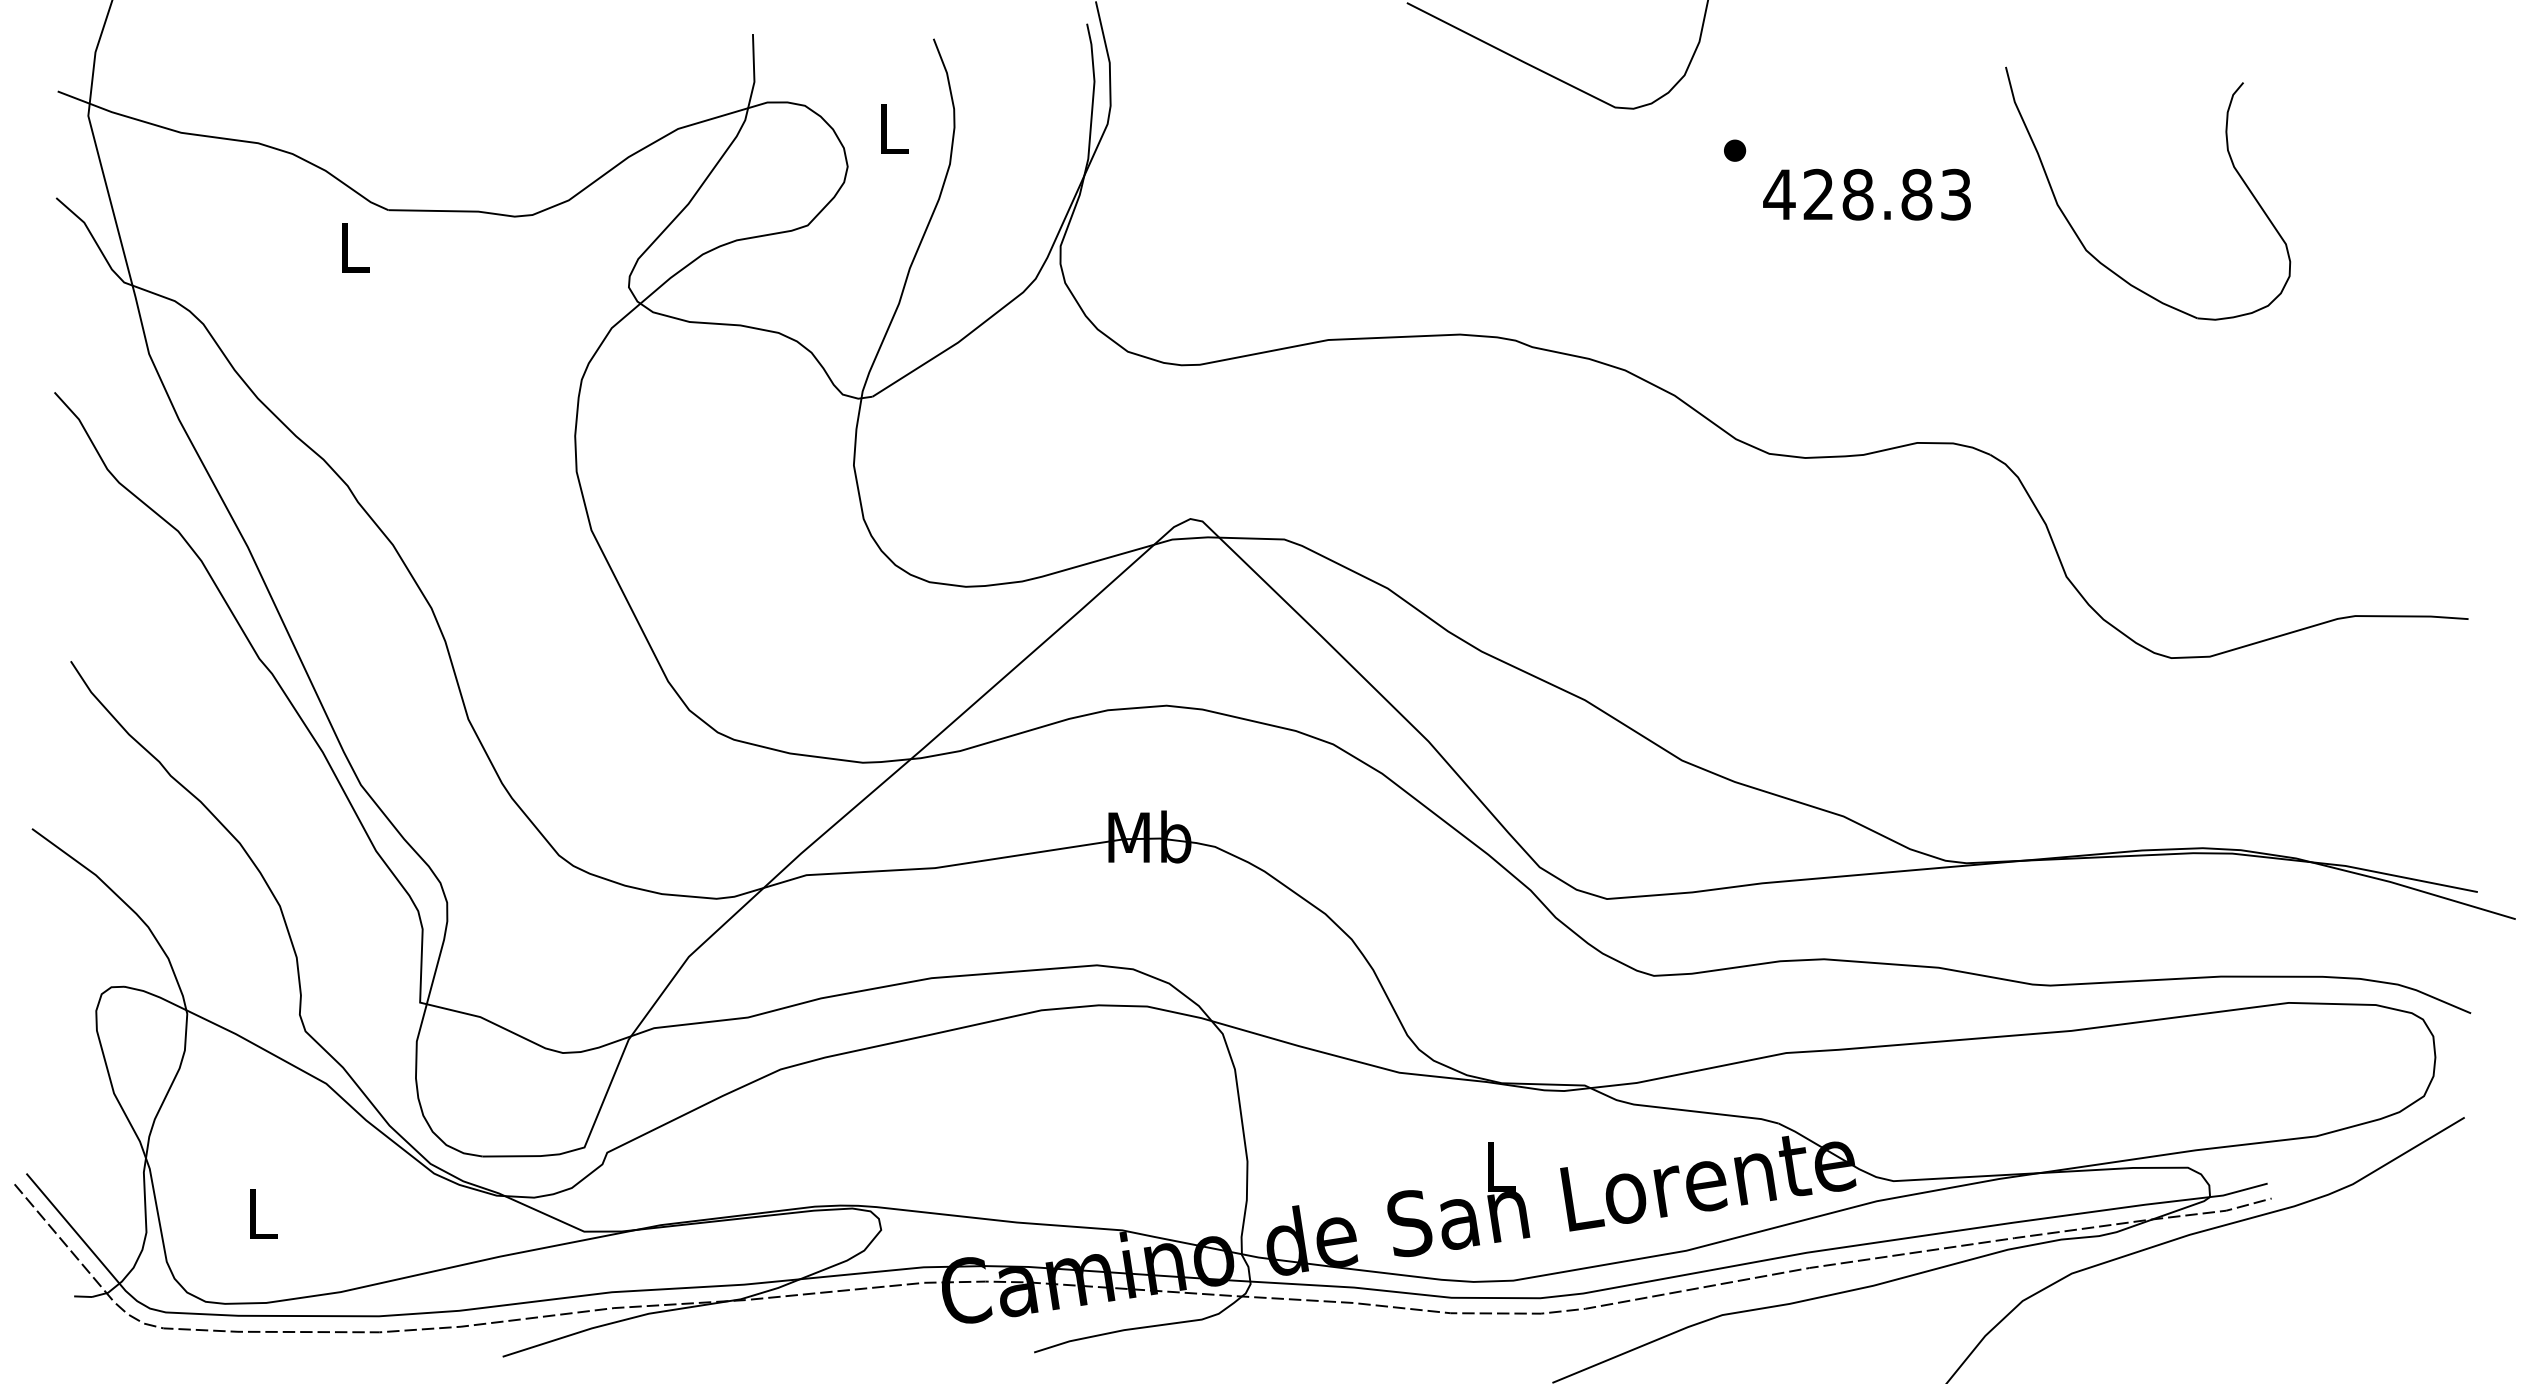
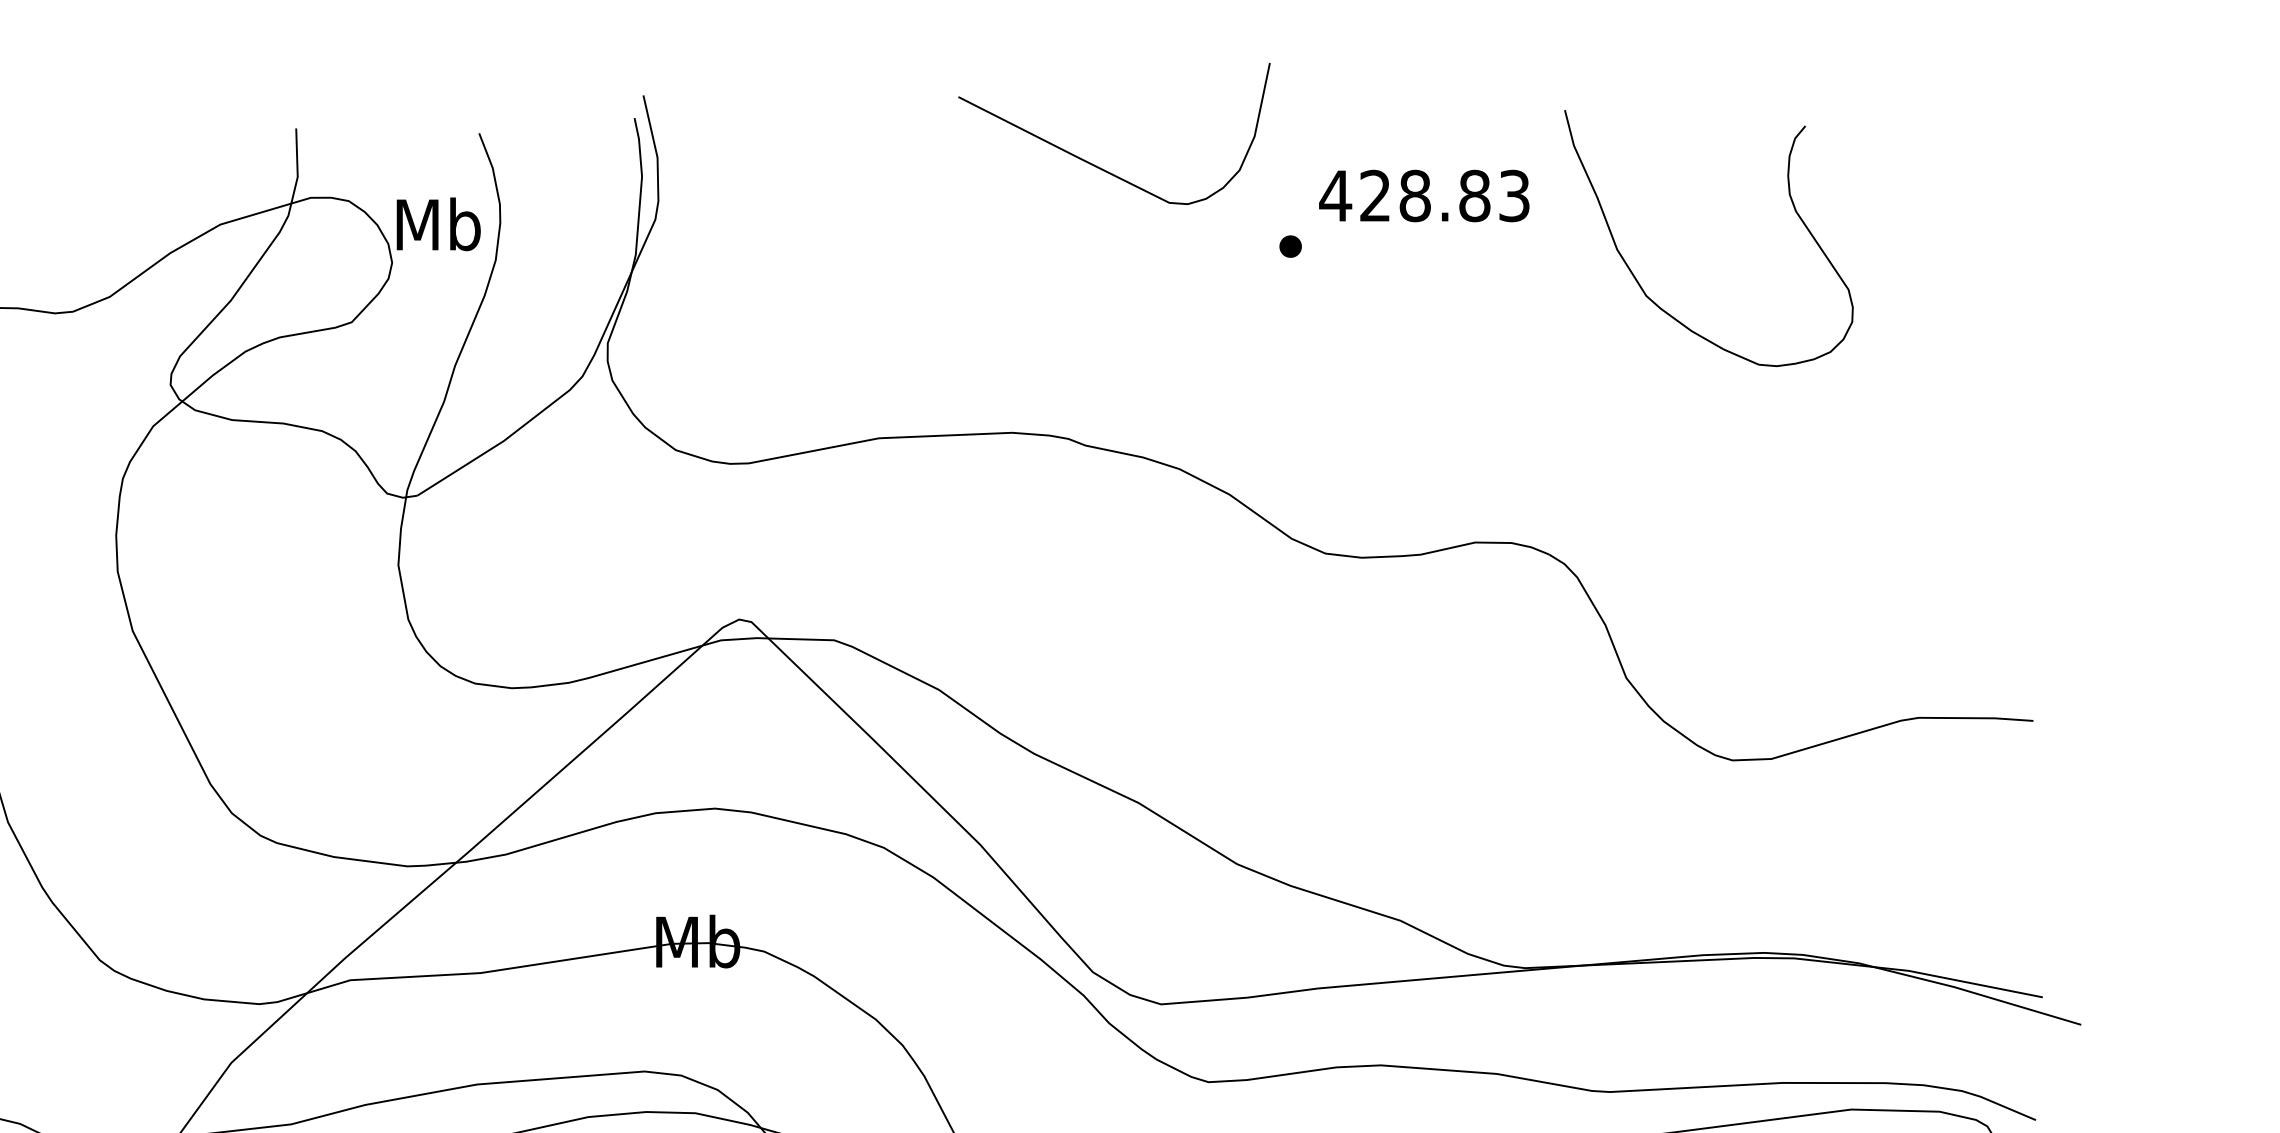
text: (893, 128) -> (438, 224), L -> Mb
text: (1866, 194) -> (1423, 195), moved
part: (2079, 237) -> (1639, 282), moved

